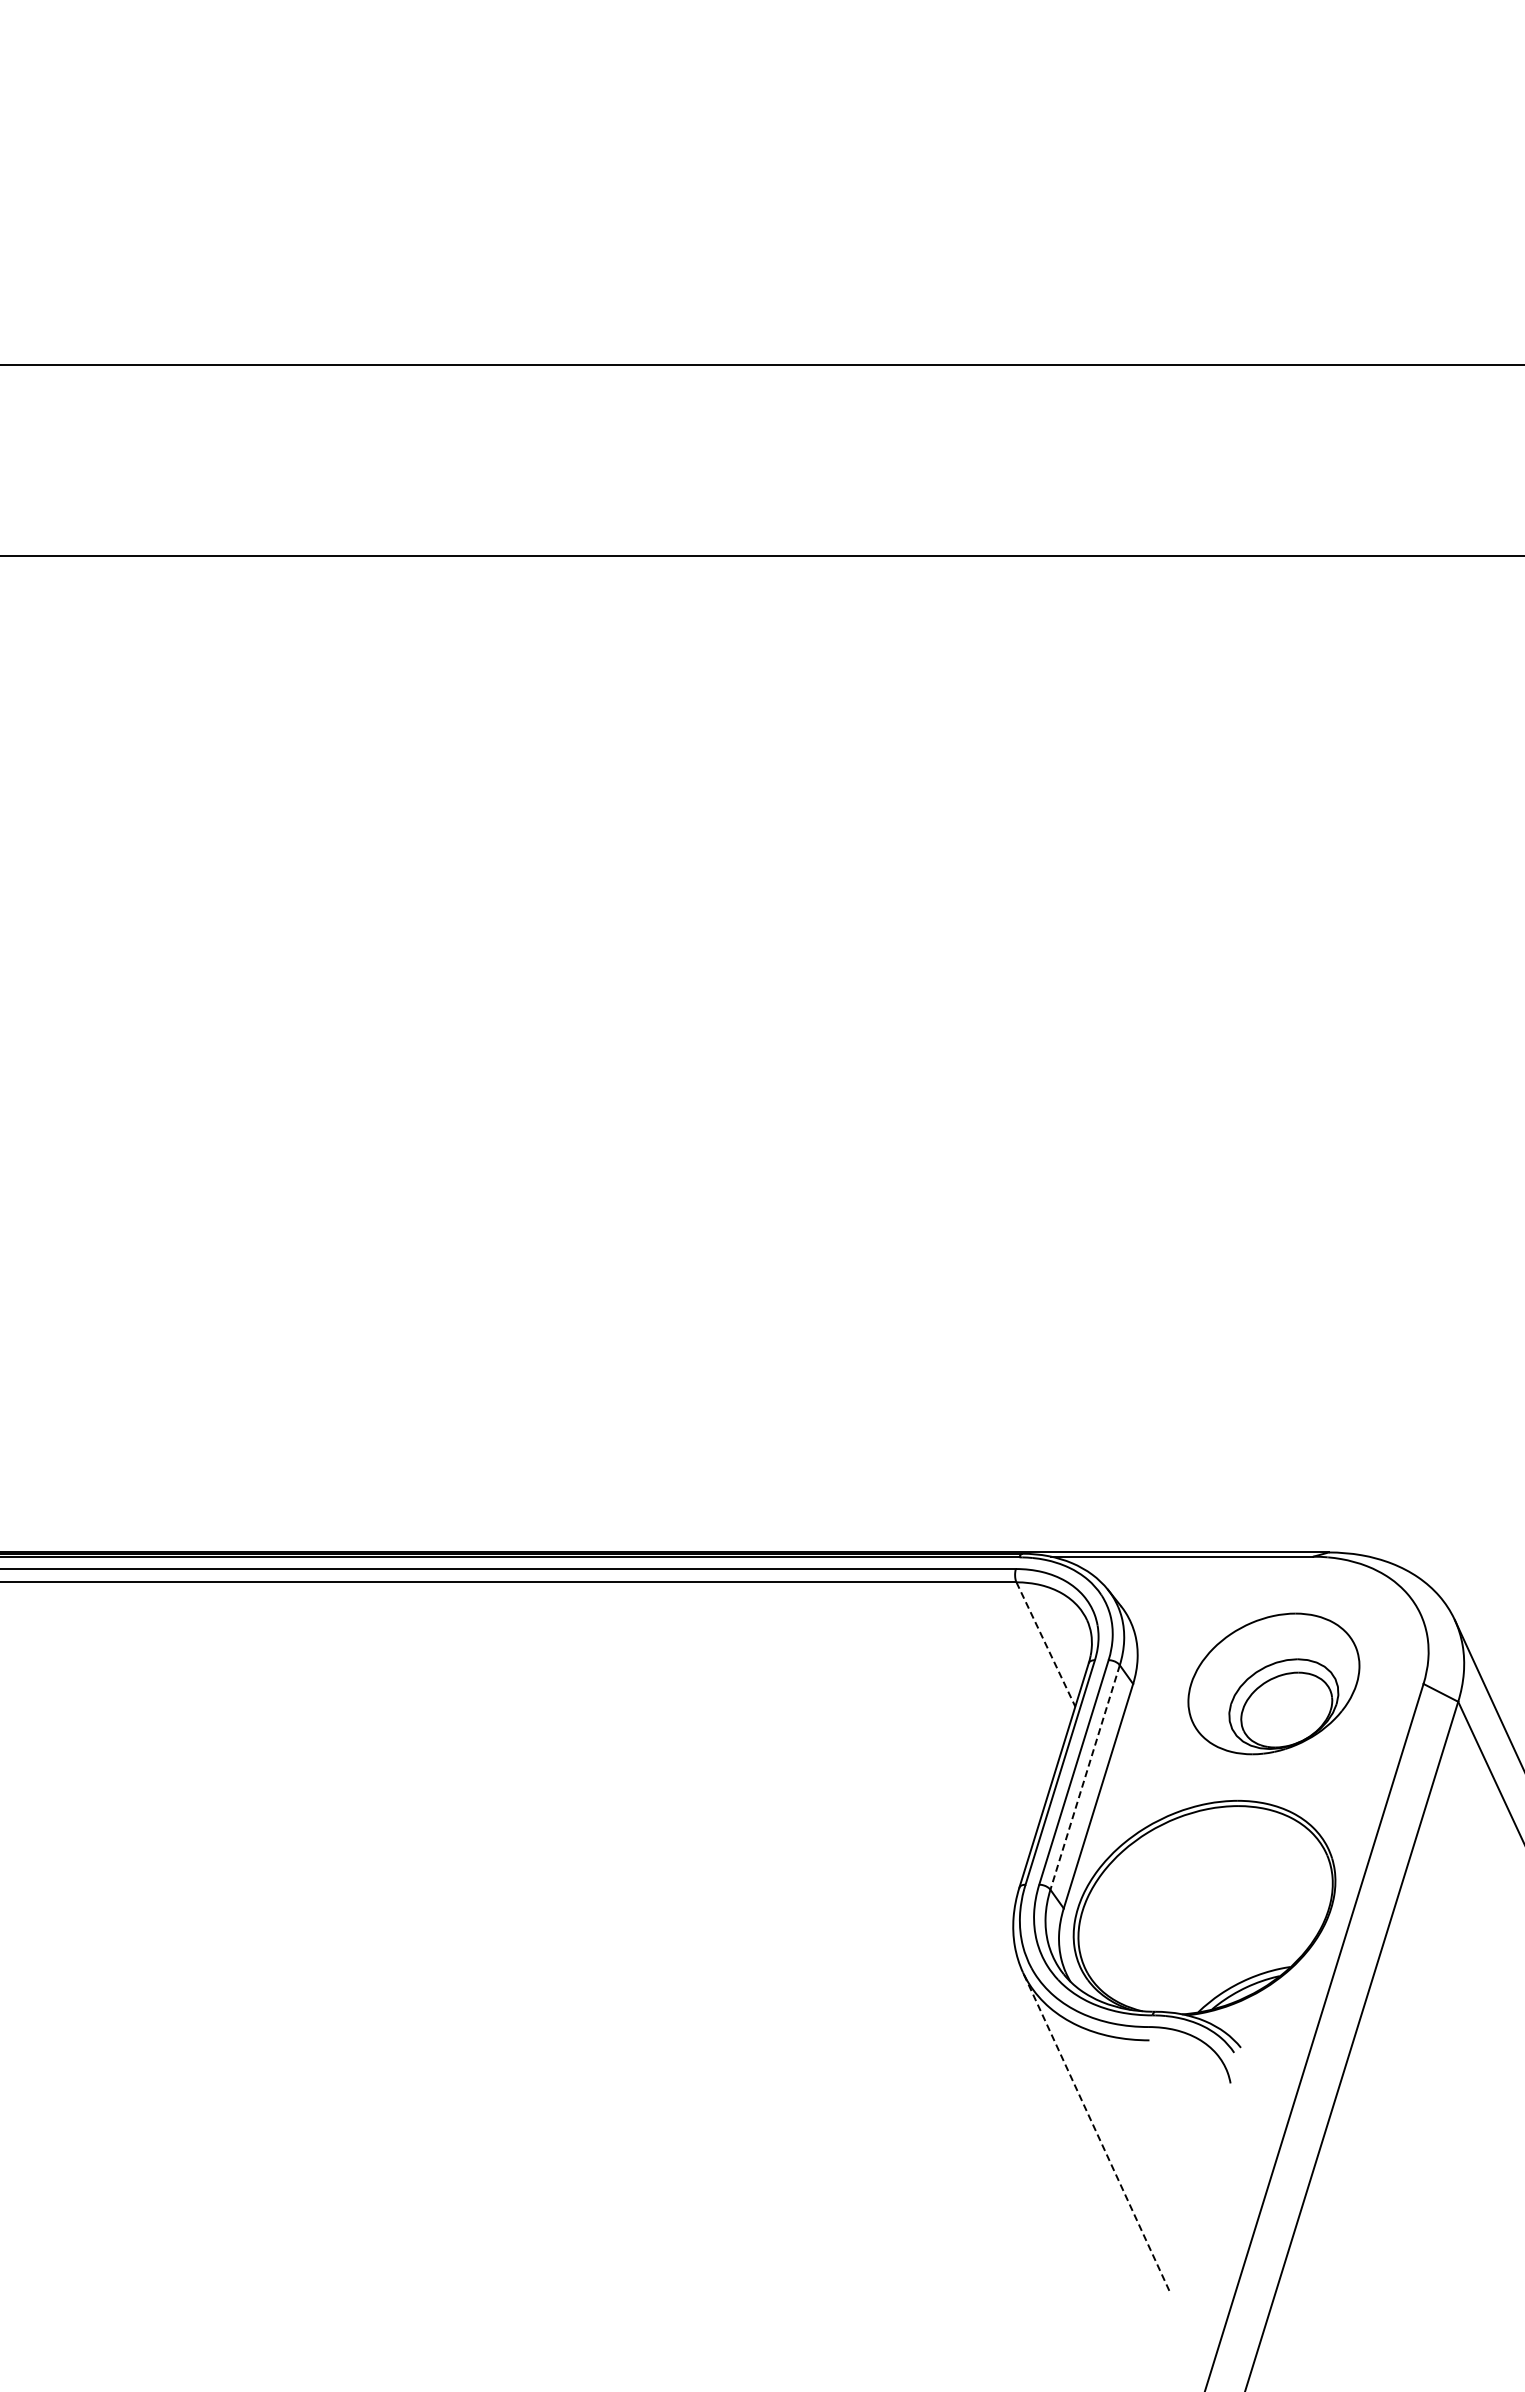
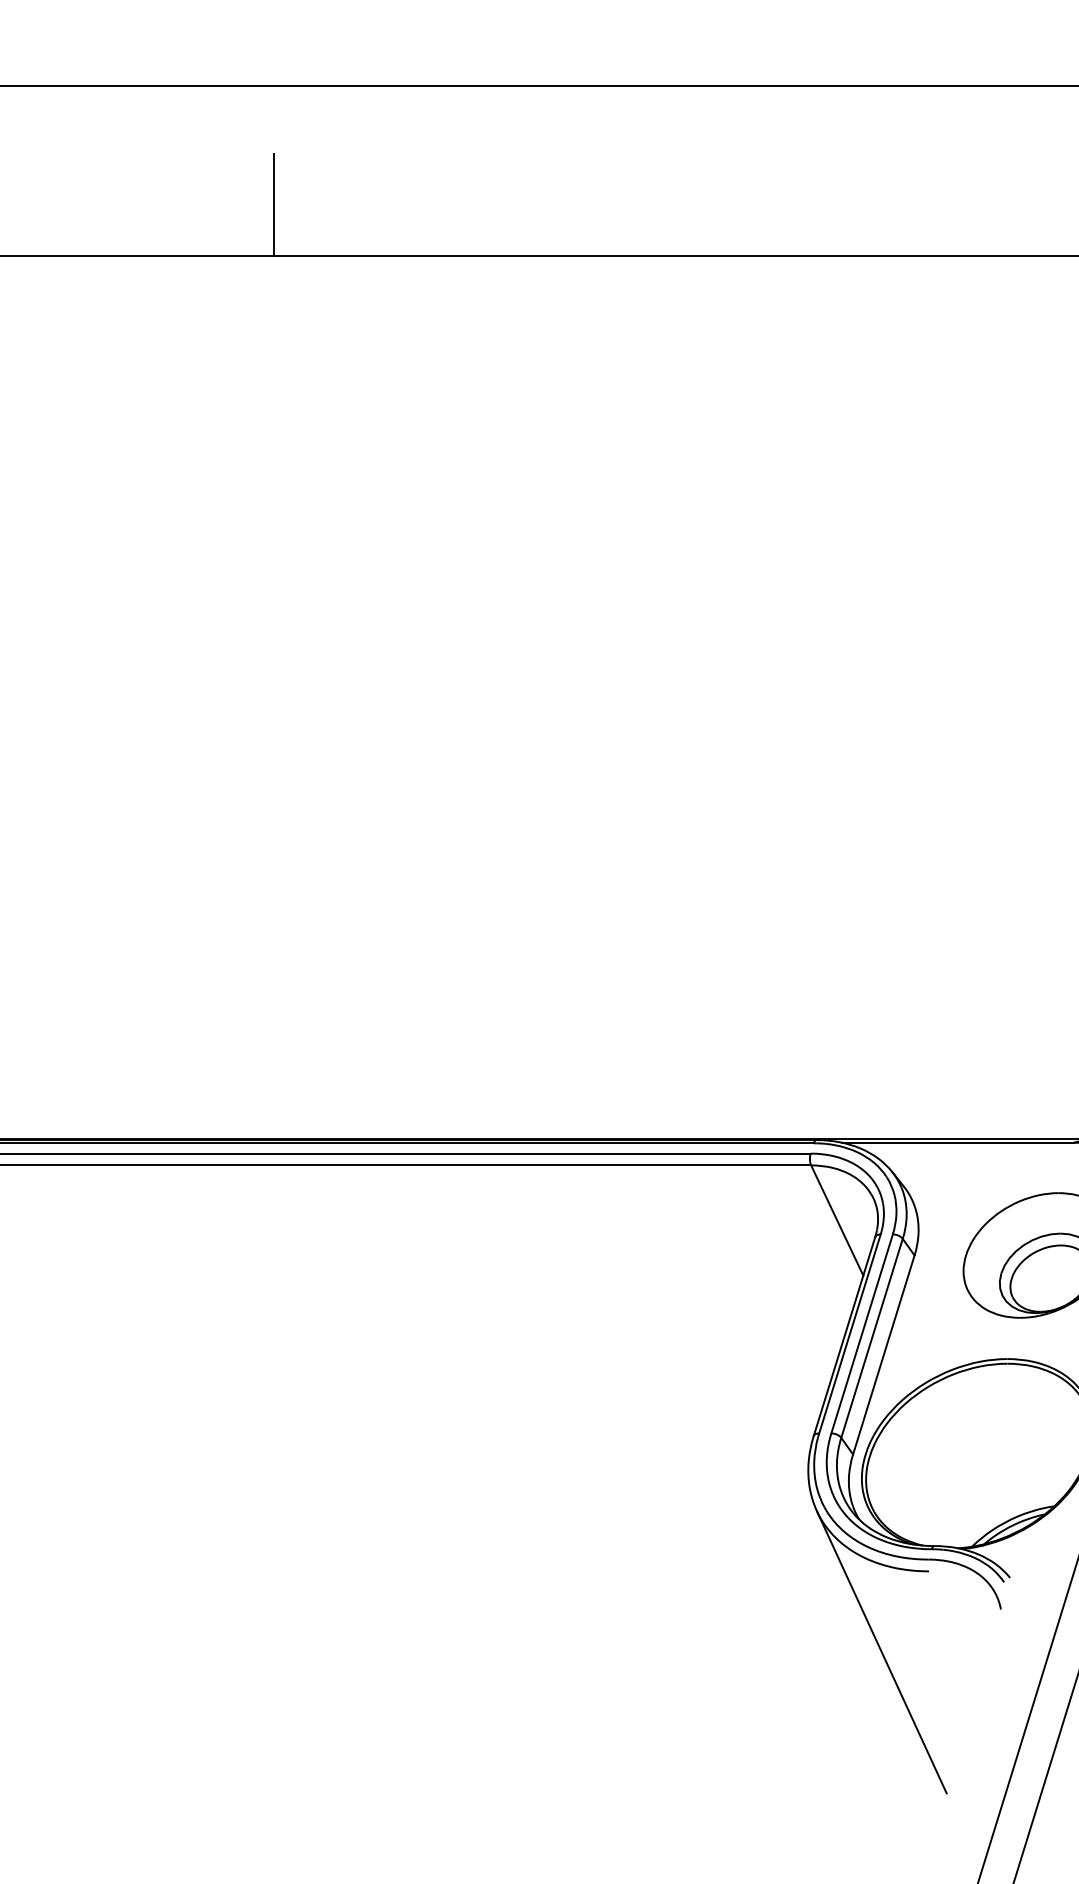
line: (410, 498) -> (274, 204), added
line: (1045, 1644) -> (836, 1220), dashed -> solid
line: (1084, 1778) -> (871, 1339), dashed -> solid
line: (1095, 2131) -> (881, 1652), dashed -> solid

